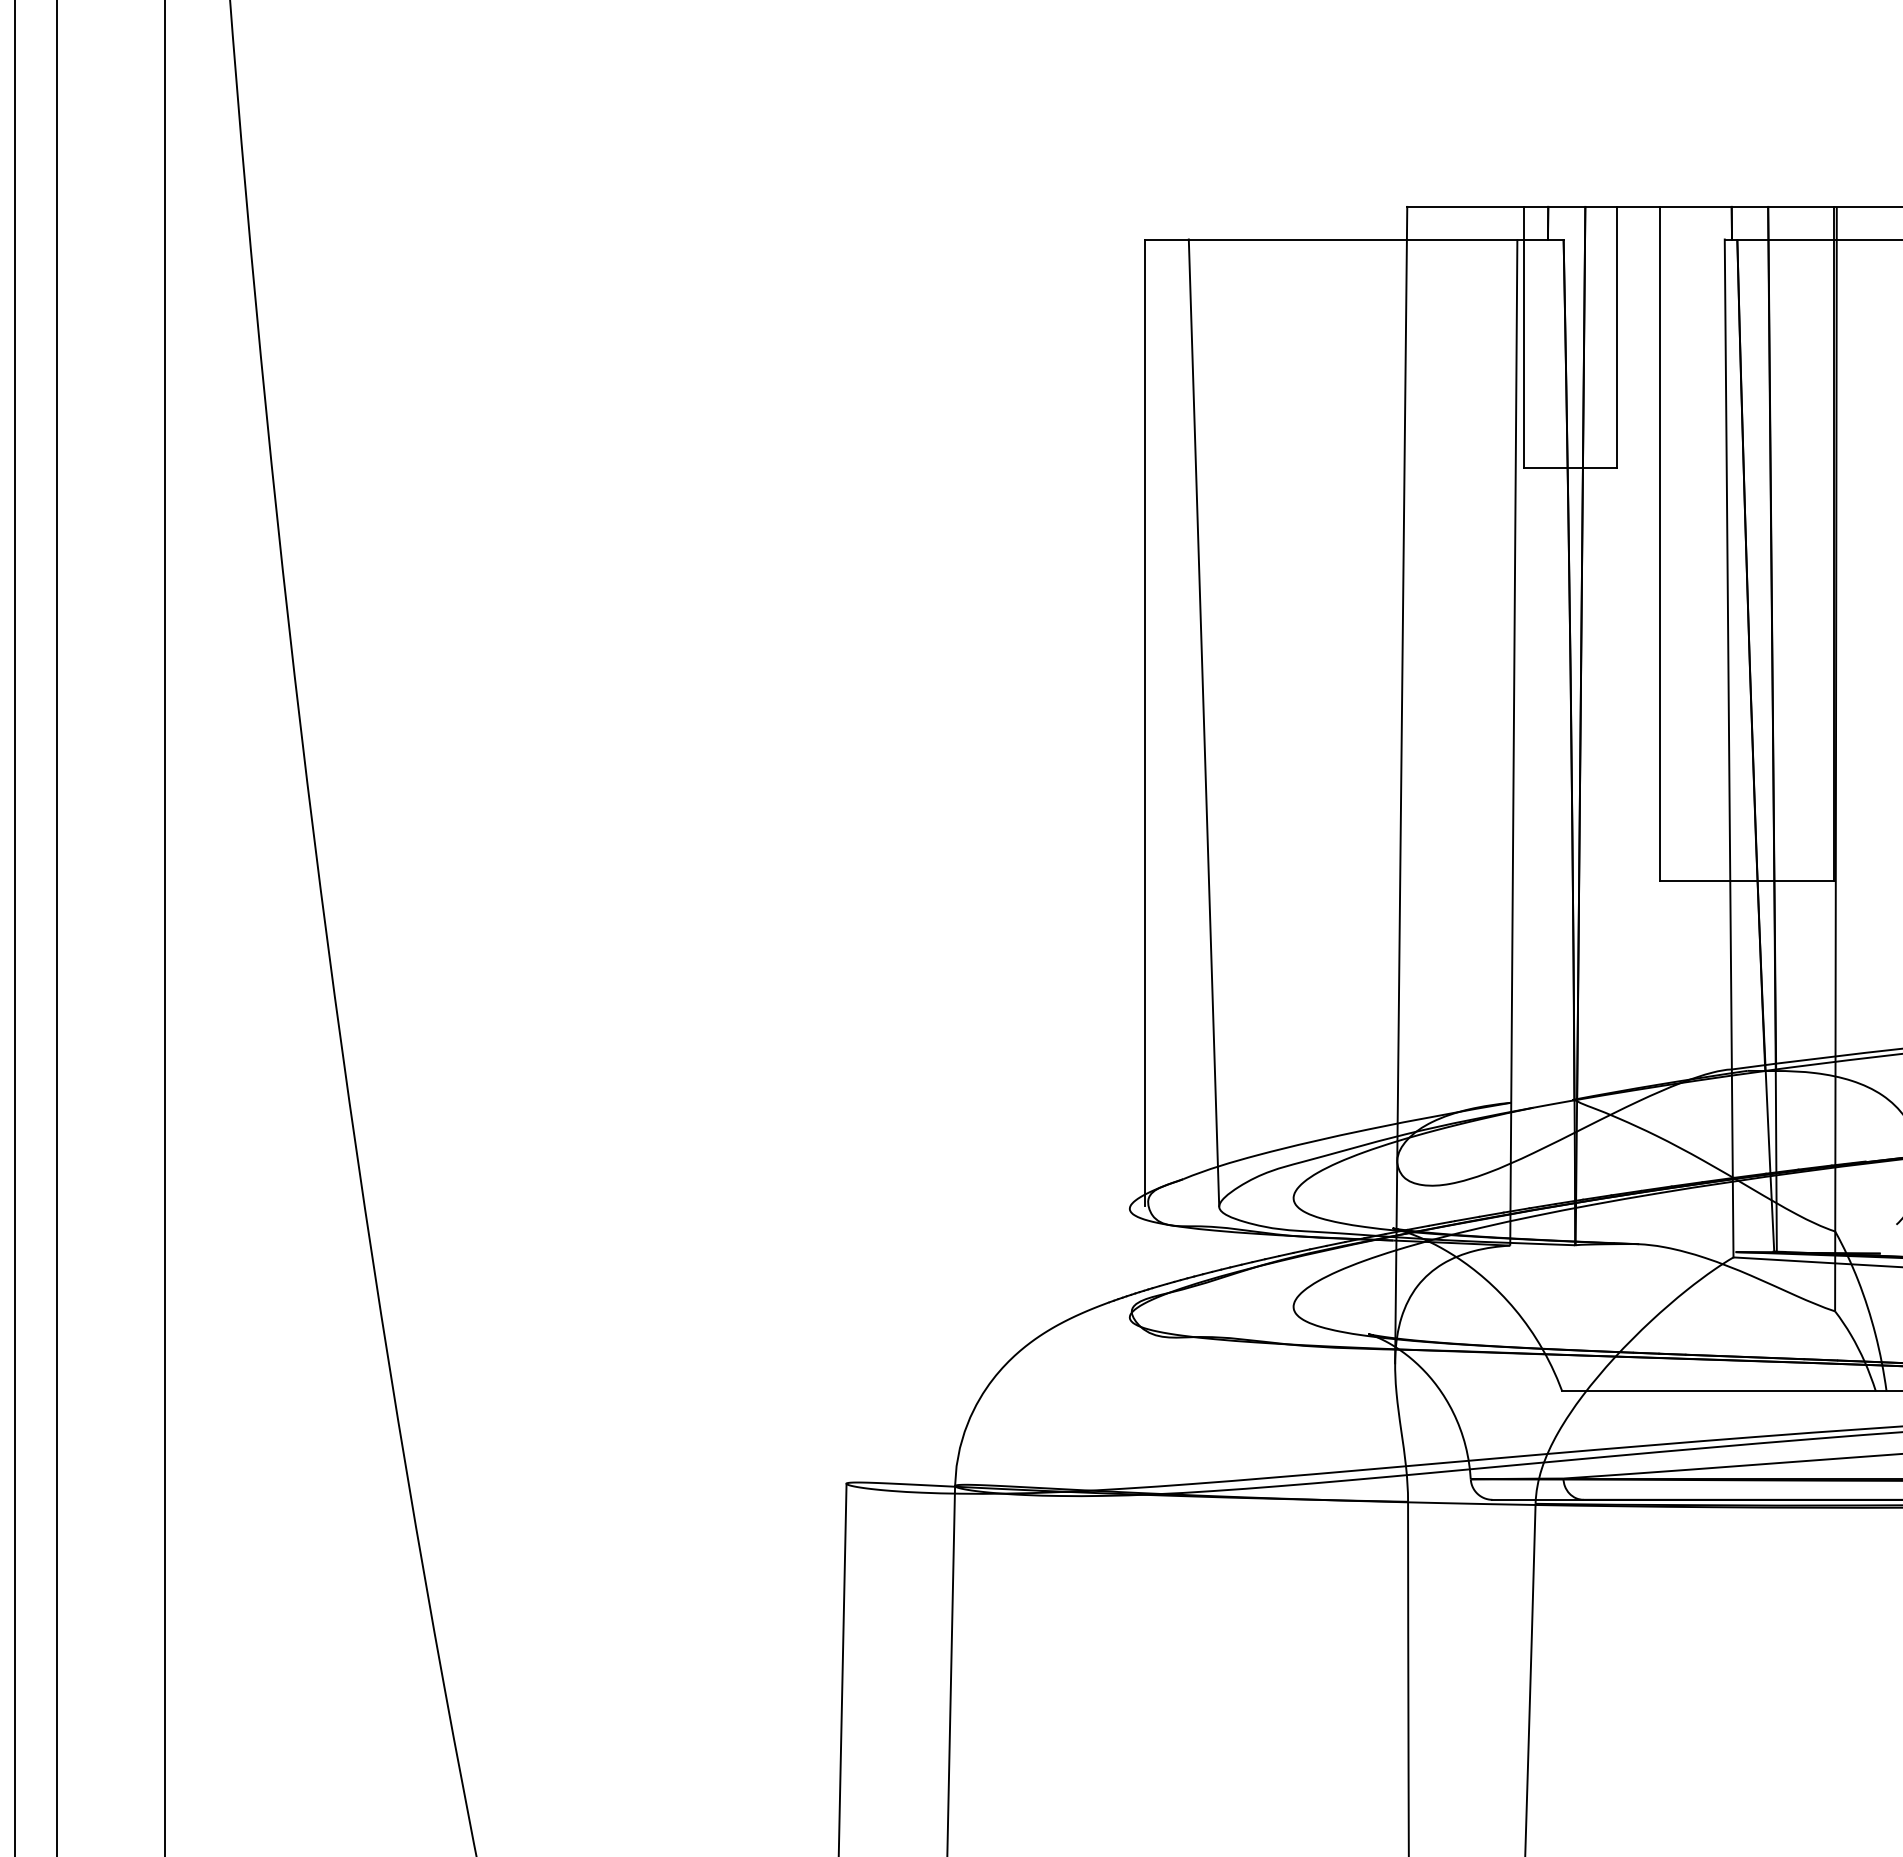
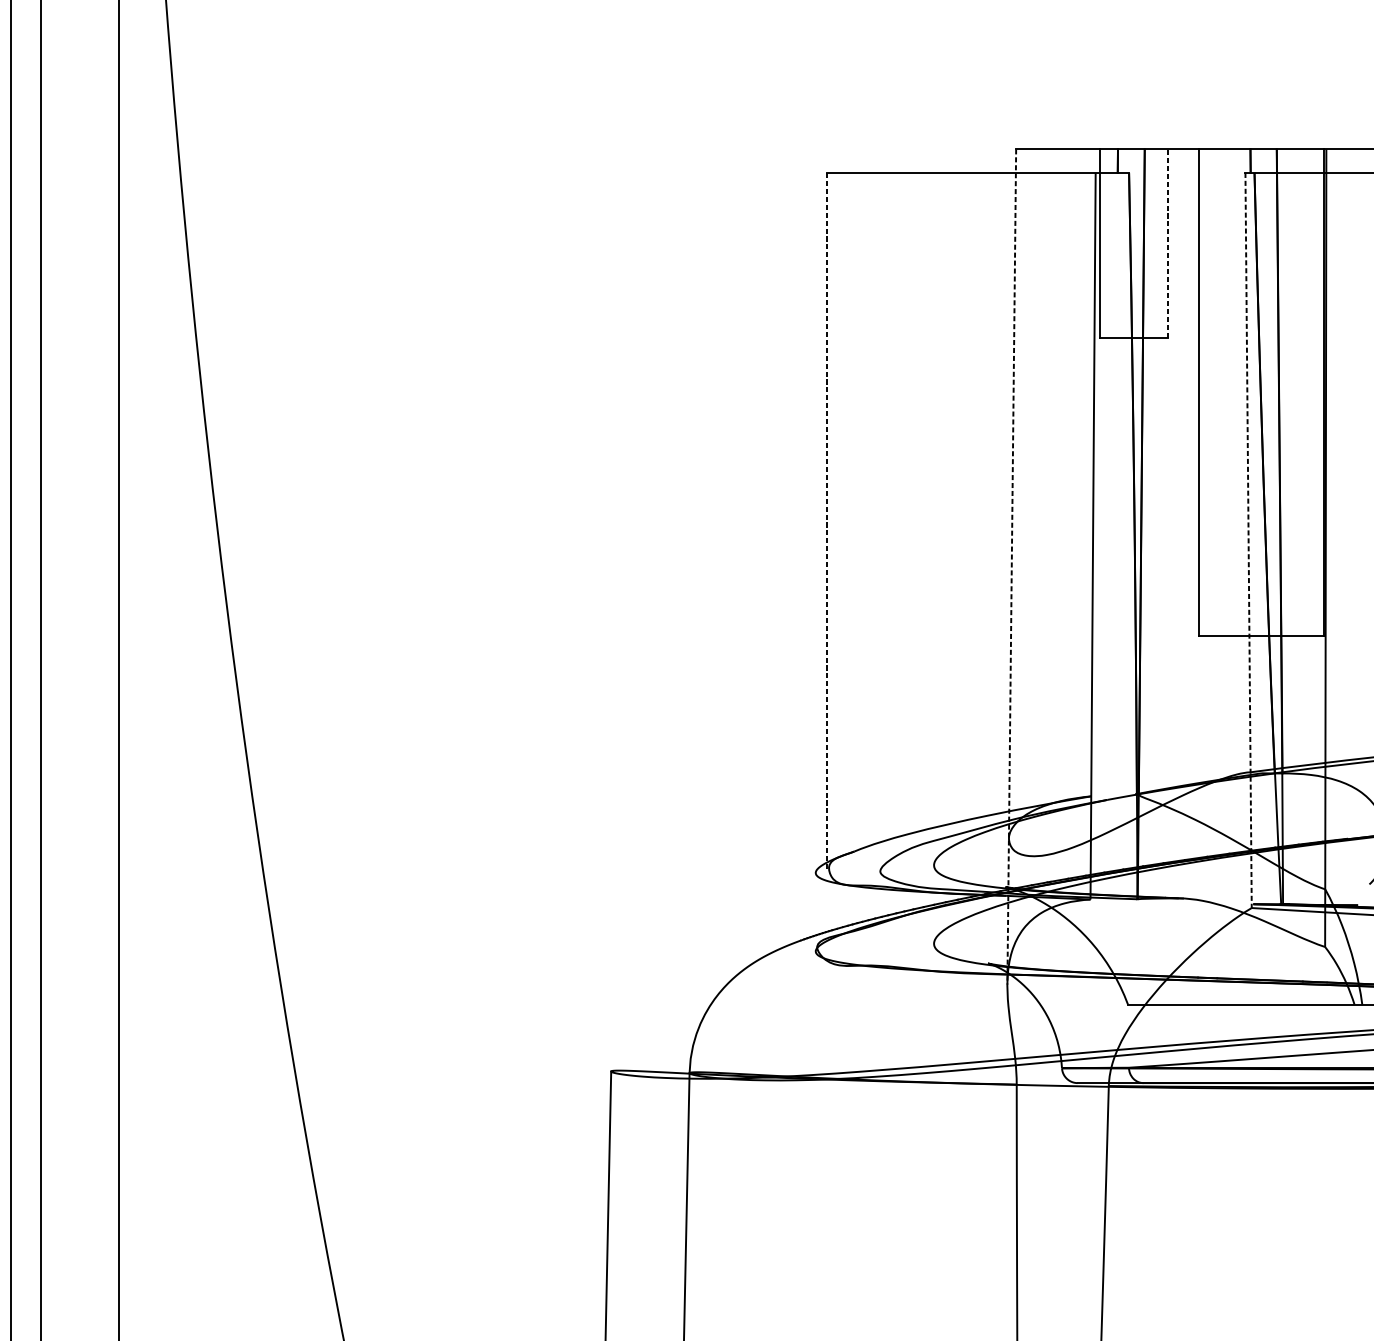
line: (1616, 336) -> (1167, 242), solid -> dashed
line: (1203, 722) -> (868, 521), removed
line: (1145, 723) -> (827, 522), solid -> dashed
line: (1729, 748) -> (1248, 540), solid -> dashed
line: (1401, 785) -> (1011, 567), solid -> dashed

